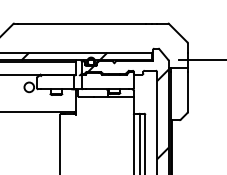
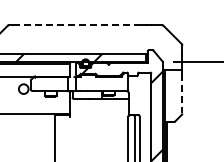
line: (82, 23) -> (76, 25), solid -> dashed
line: (187, 91) -> (181, 93), solid -> dashed

